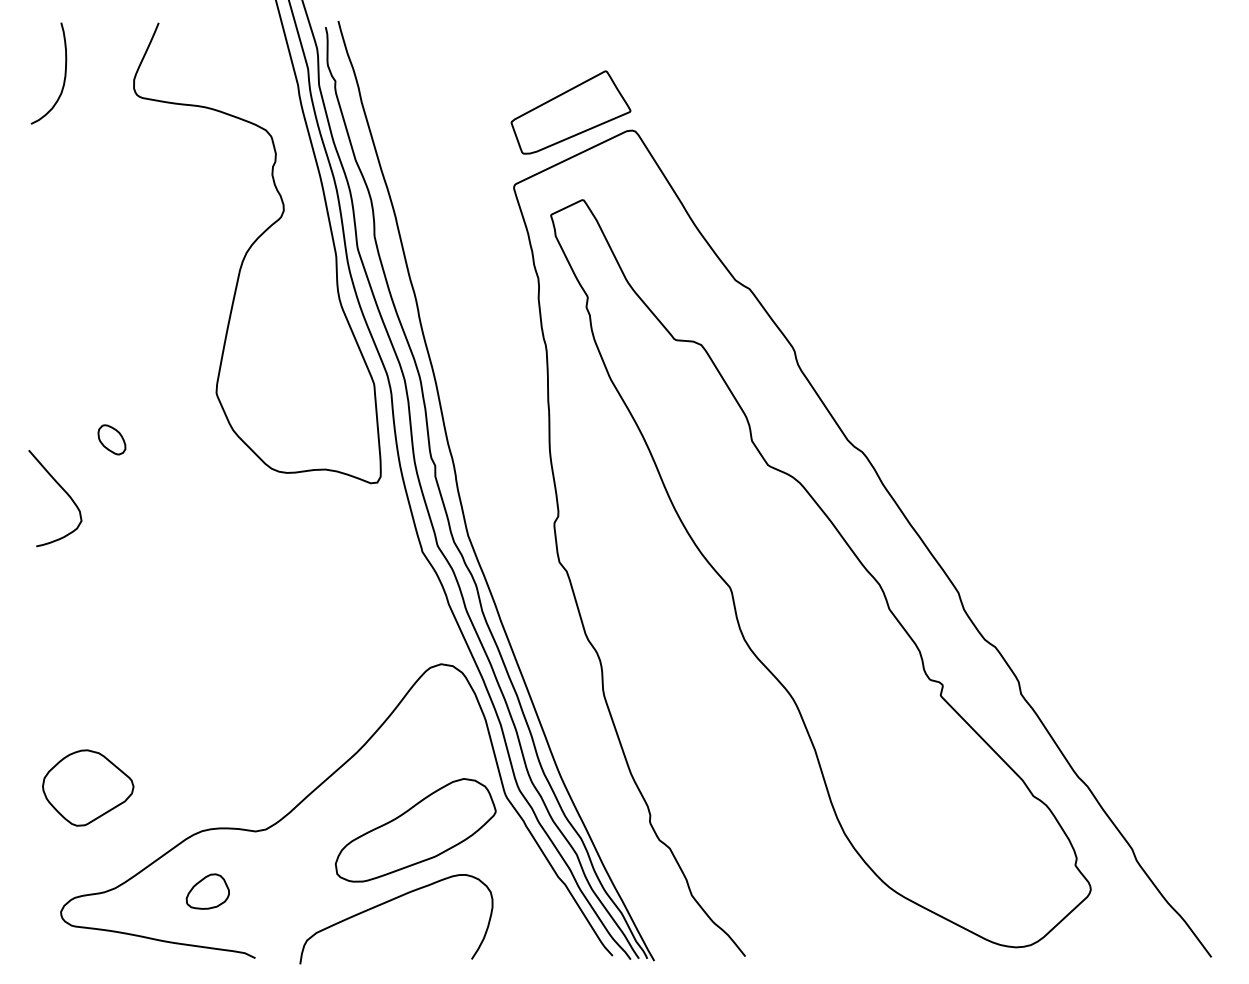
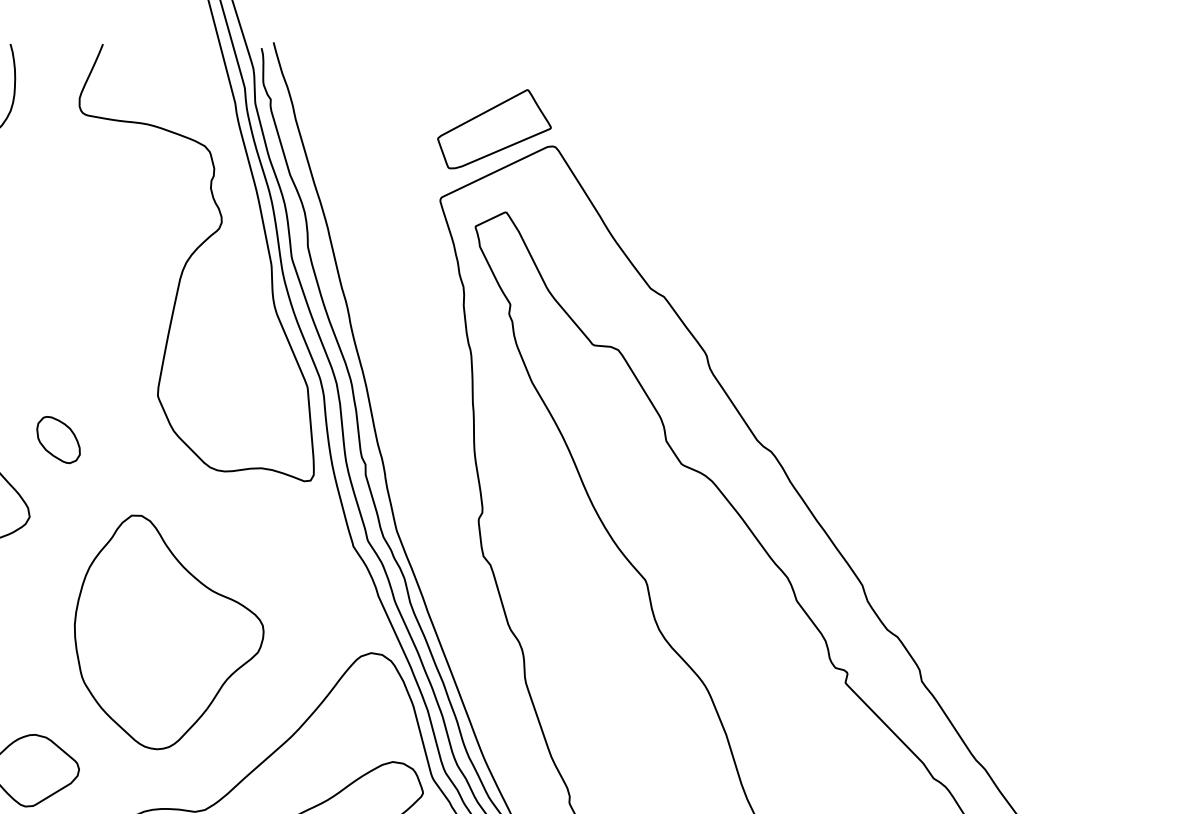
part: (111, 439) -> (58, 439), size x1.67
part: (228, 642) -> (169, 632), added

